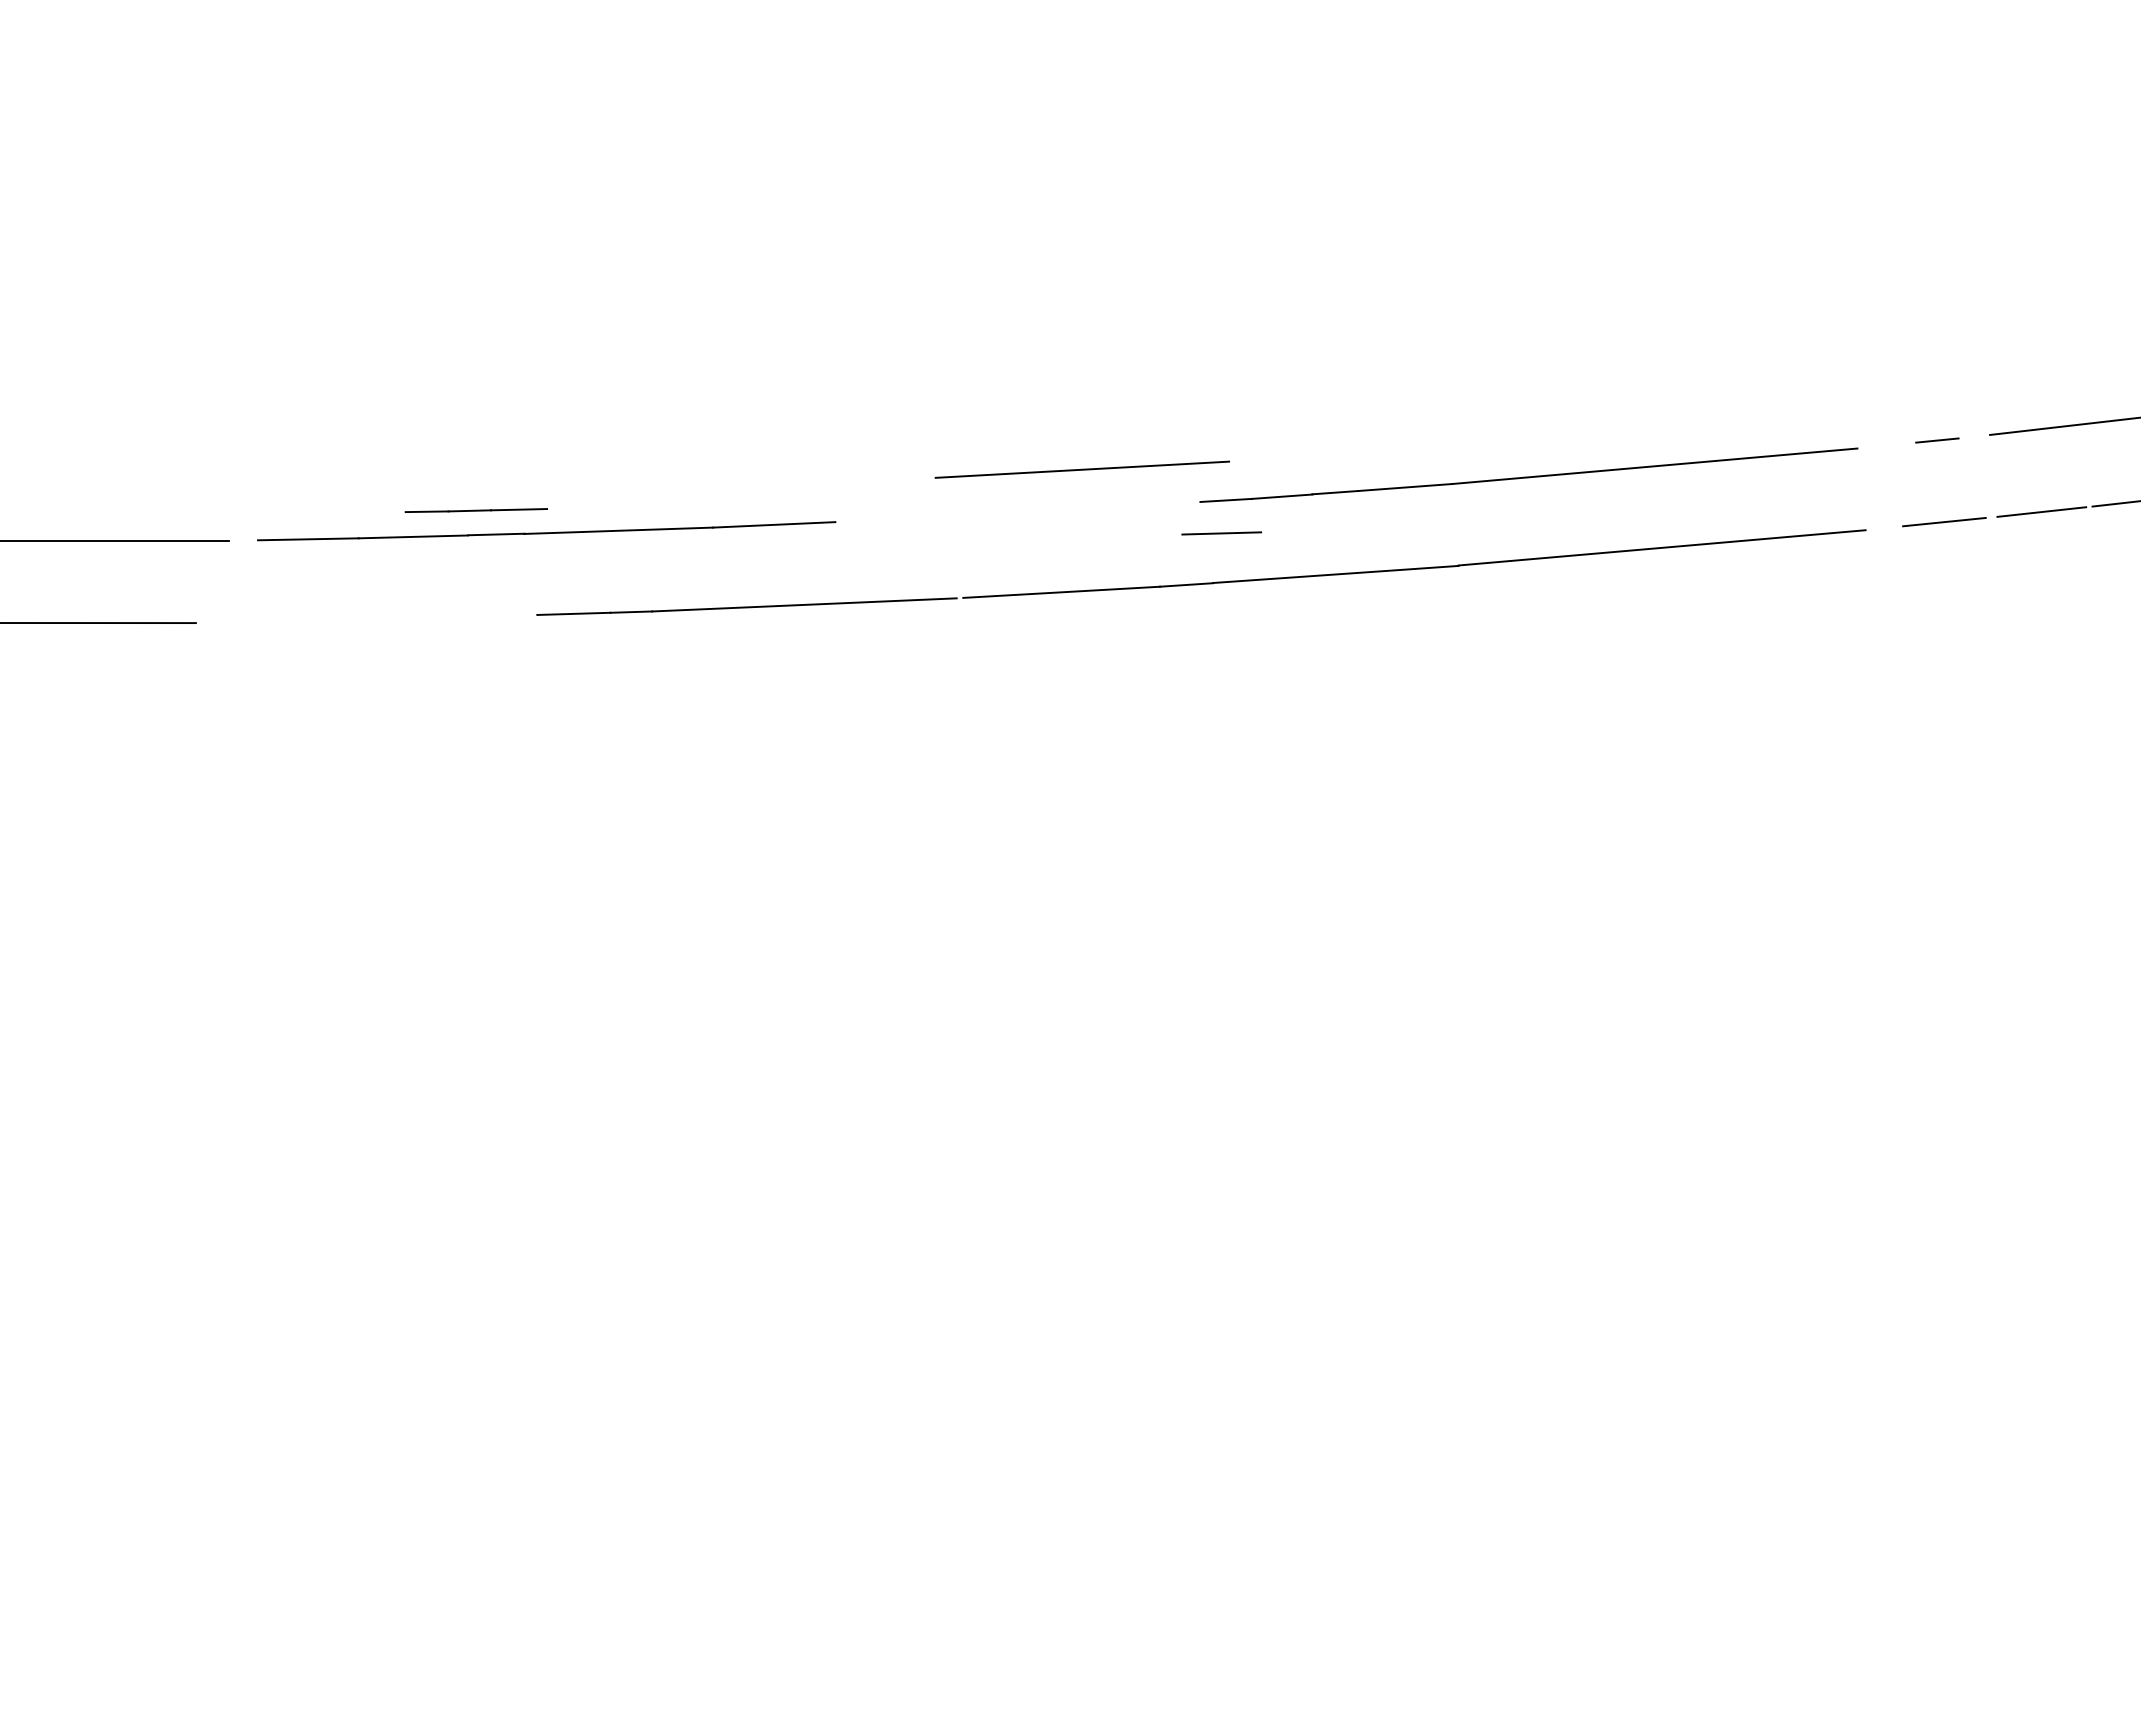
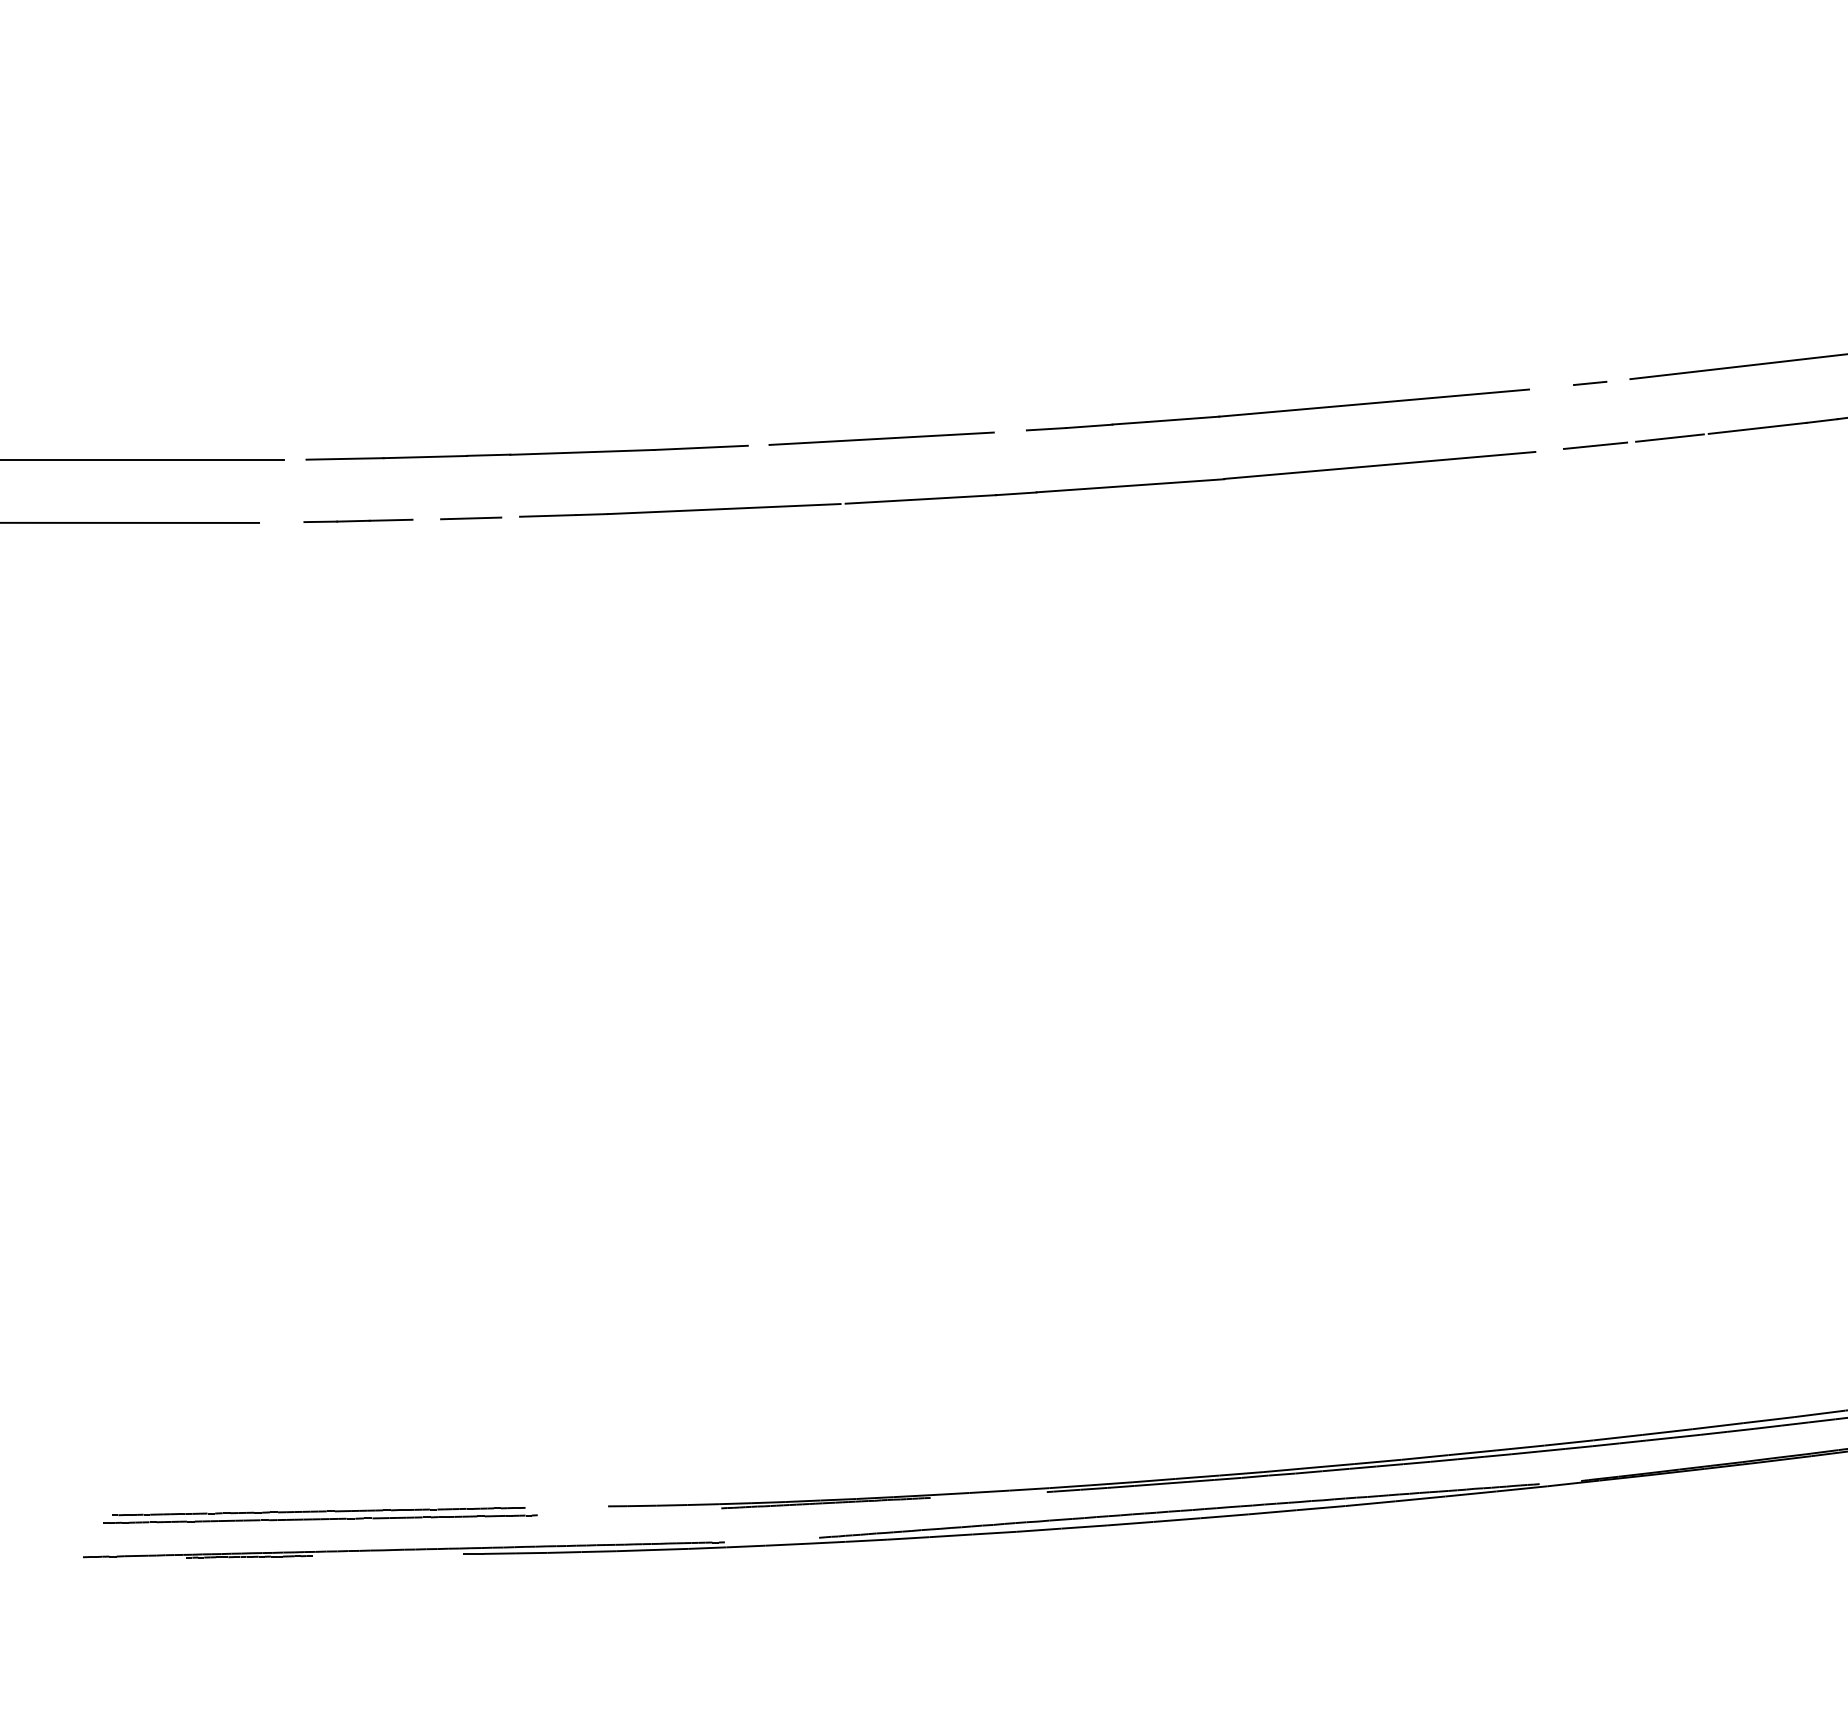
line: (1082, 469) -> (881, 438), moved
line: (476, 509) -> (358, 520), moved
line: (1222, 533) -> (471, 518), moved

